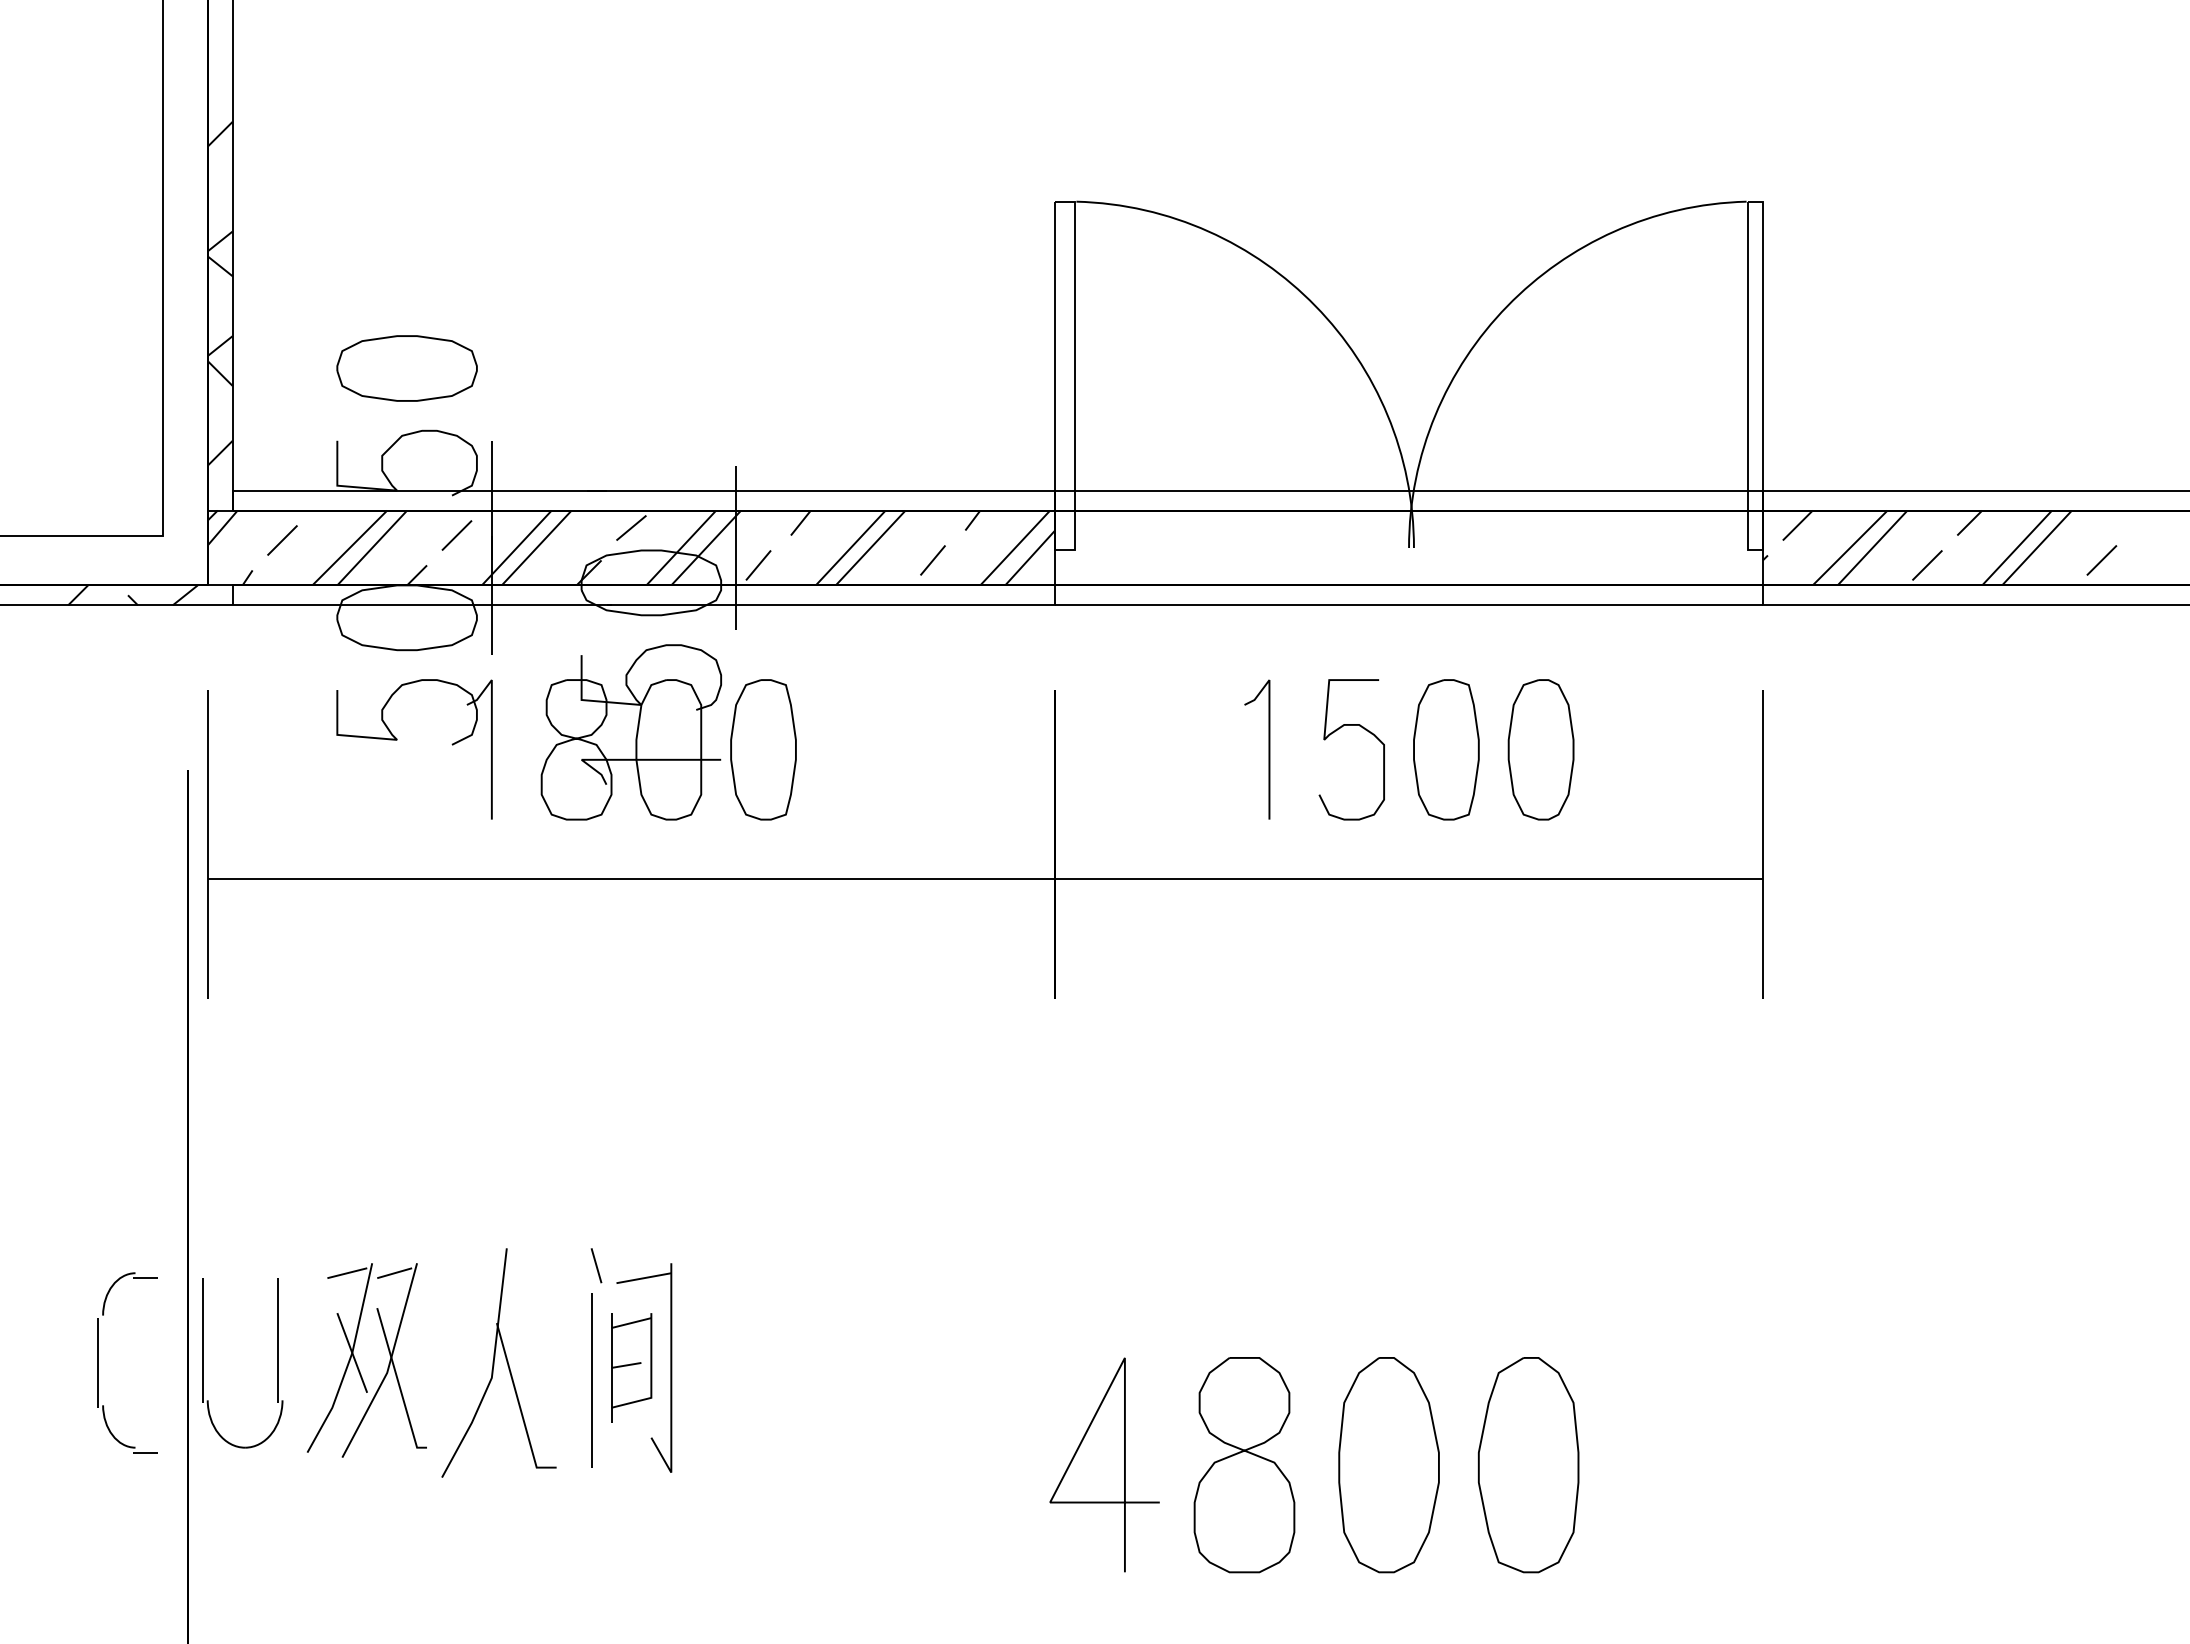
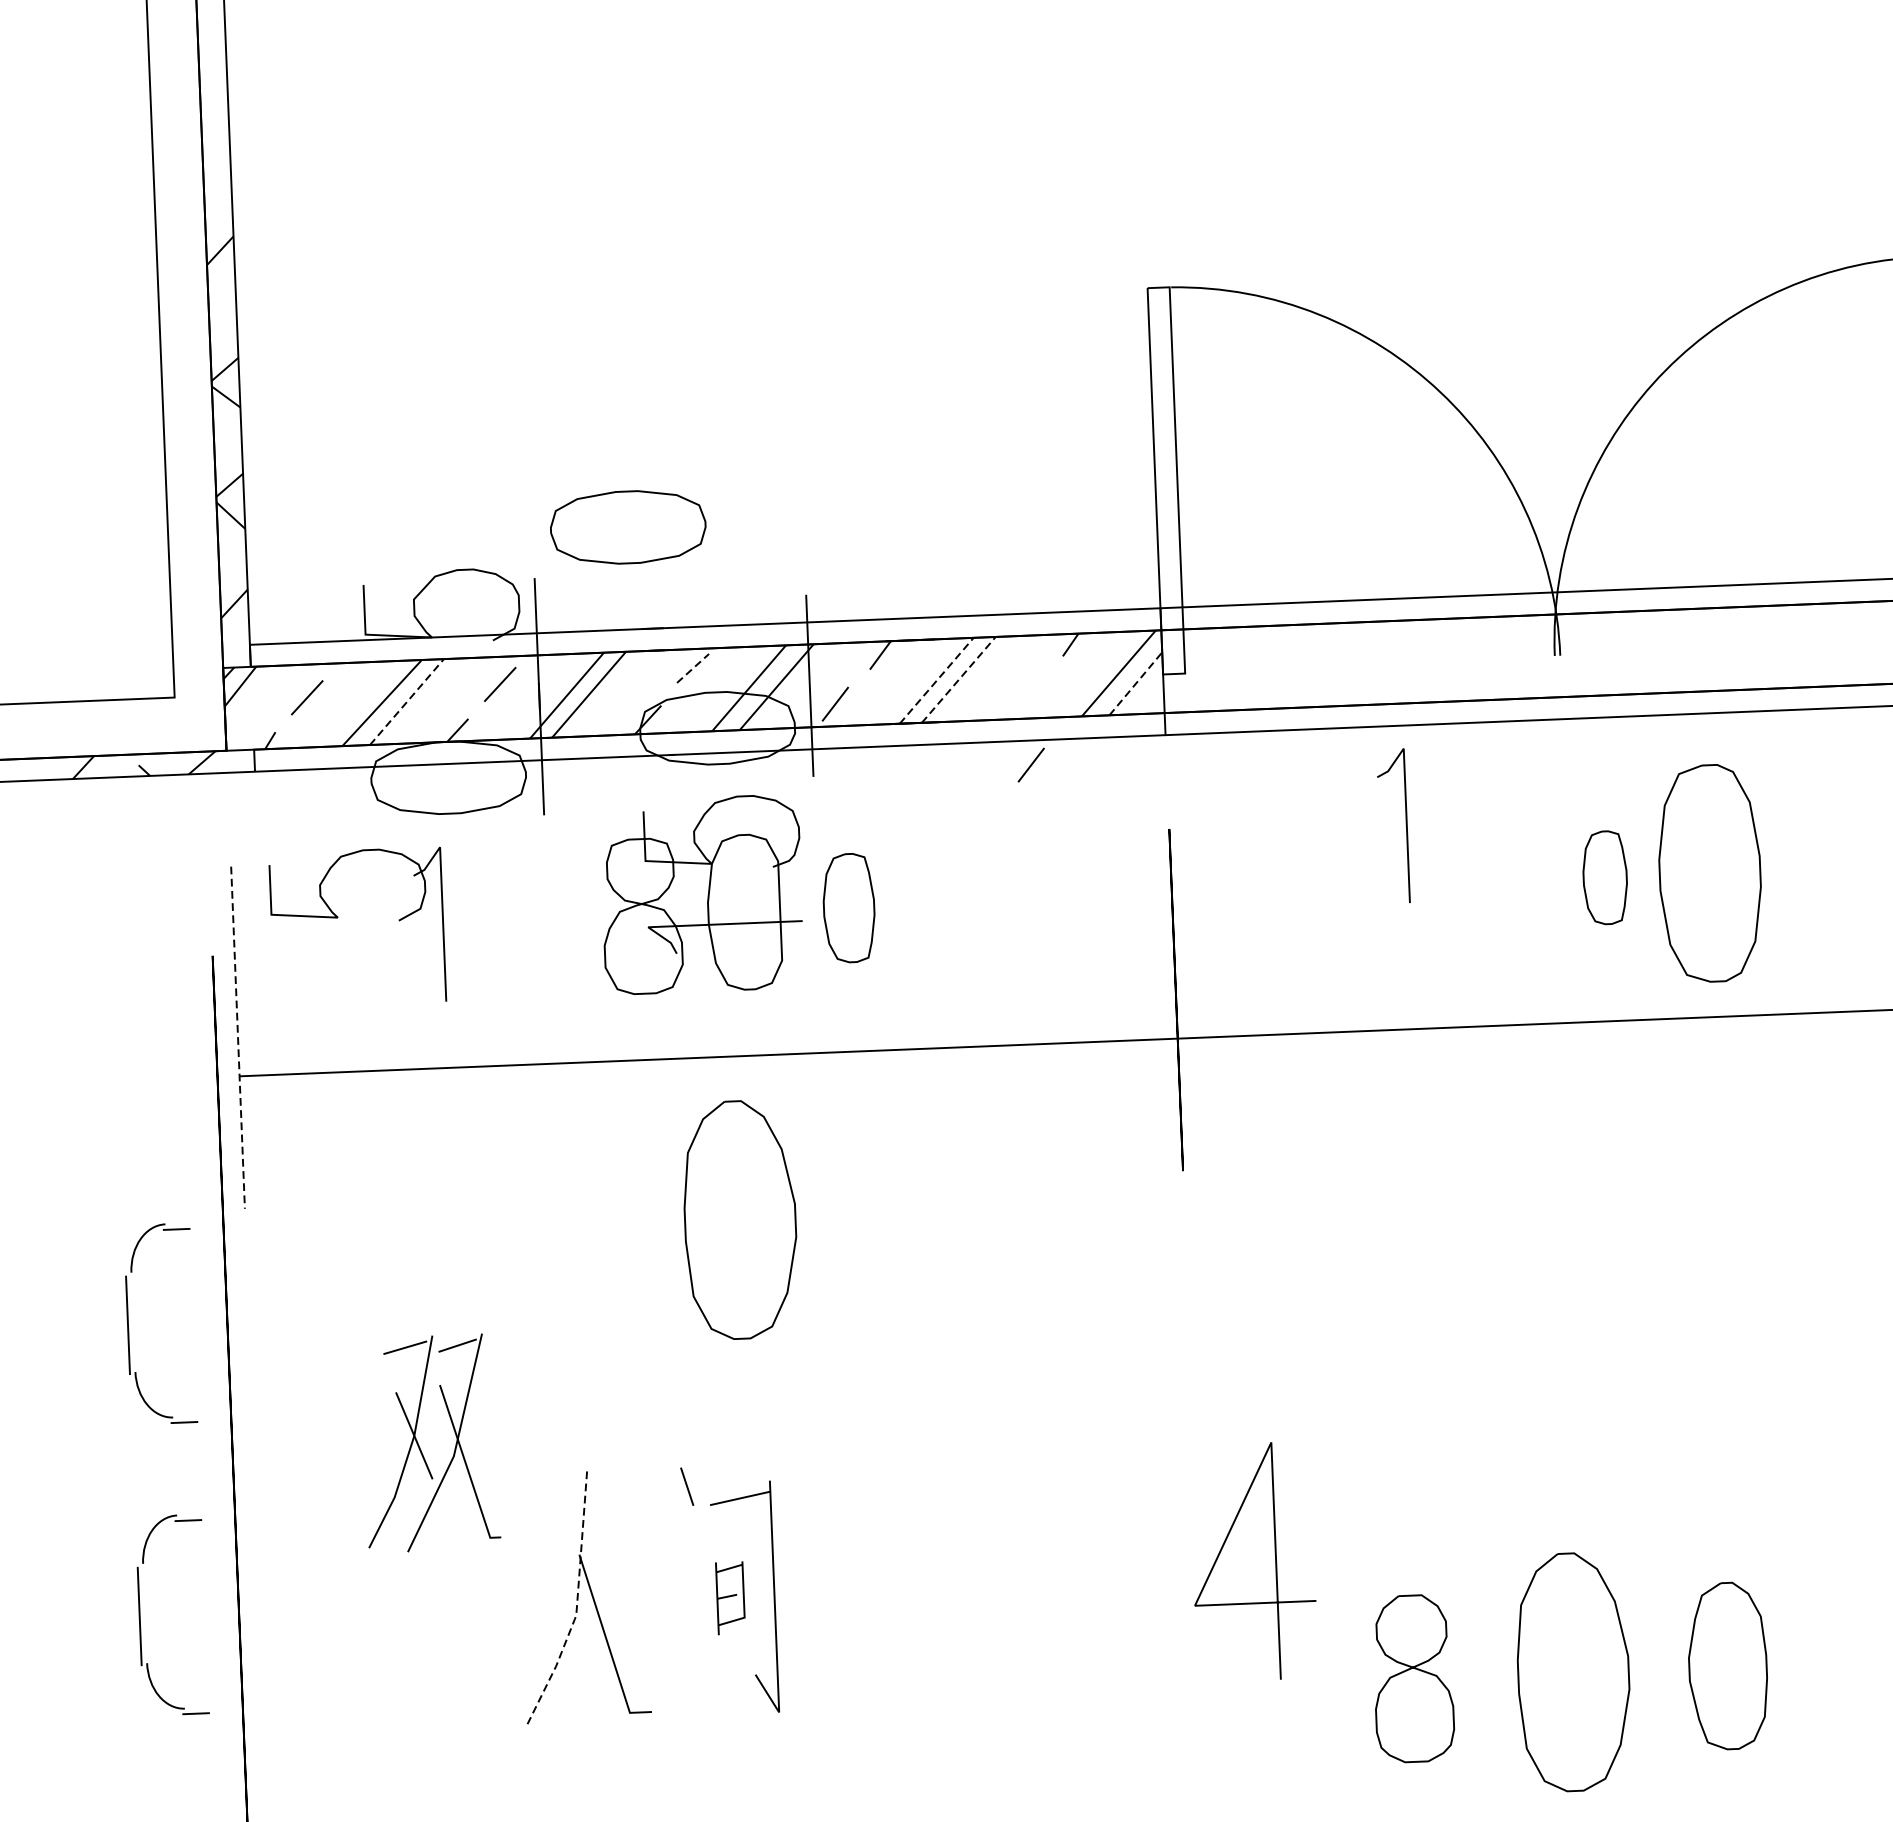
part: (406, 368) -> (627, 527), moved
line: (631, 527) -> (693, 667), solid -> dashed
line: (372, 547) -> (407, 701), solid -> dashed
line: (851, 547) -> (937, 680), solid -> dashed
line: (871, 547) -> (959, 679), solid -> dashed
line: (1030, 557) -> (1136, 683), solid -> dashed
line: (932, 560) -> (1030, 765), moved
curve: (1339, 729) -> (1485, 860), removed
part: (397, 740) -> (338, 918), moved
part: (763, 749) -> (849, 907), size x0.7
line: (1268, 749) -> (1405, 825), moved
part: (1446, 749) -> (1605, 877), size x0.6
part: (1540, 749) -> (1709, 873), size x1.4
line: (207, 844) -> (237, 1037), solid -> dashed
part: (653, 1027) -> (739, 1220), added
part: (98, 1099) -> (128, 1324), added
part: (277, 1363) -> (338, 1609), removed
part: (357, 1363) -> (420, 1447), moved
part: (631, 1367) -> (730, 1597), size x0.6
line: (492, 1370) -> (576, 1607), solid -> dashed
line: (591, 1380) -> (686, 1613), removed
line: (1124, 1464) -> (1275, 1560), moved
part: (1244, 1465) -> (1413, 1679), size x0.7
part: (1528, 1465) -> (1727, 1666), size x0.7

